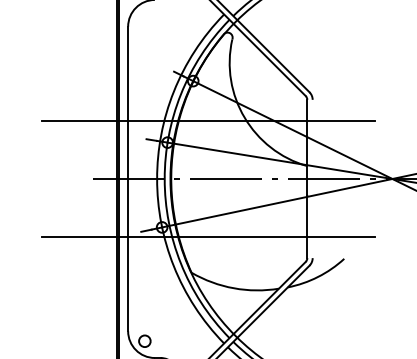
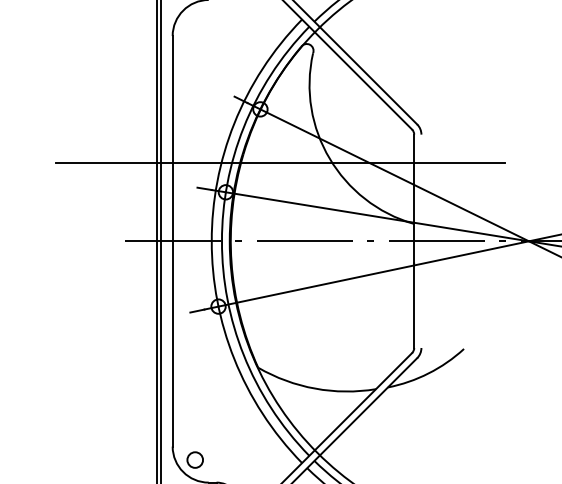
line: (207, 237) -> (279, 320), removed

